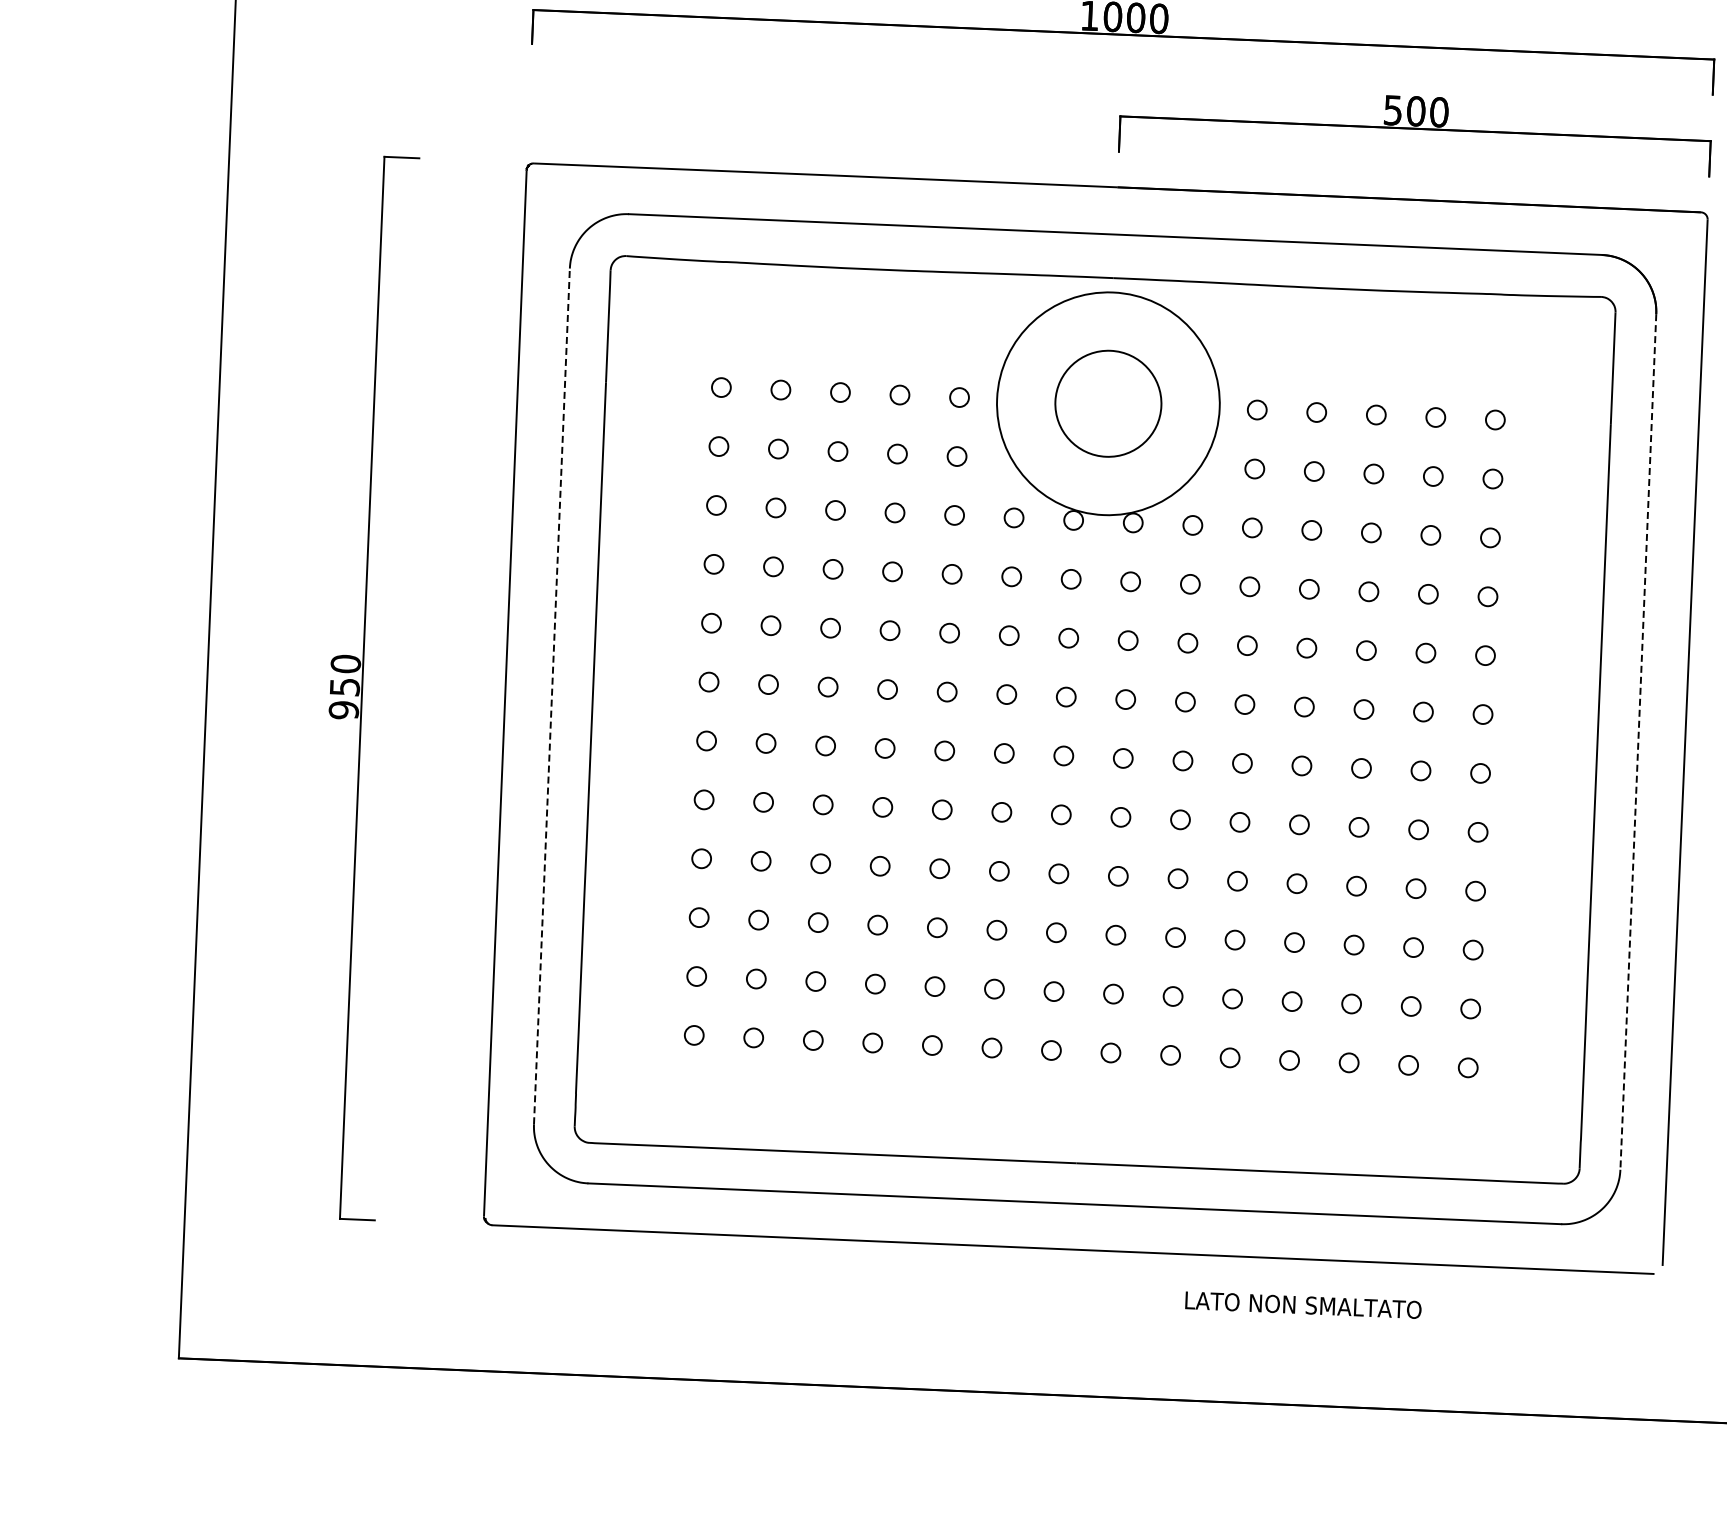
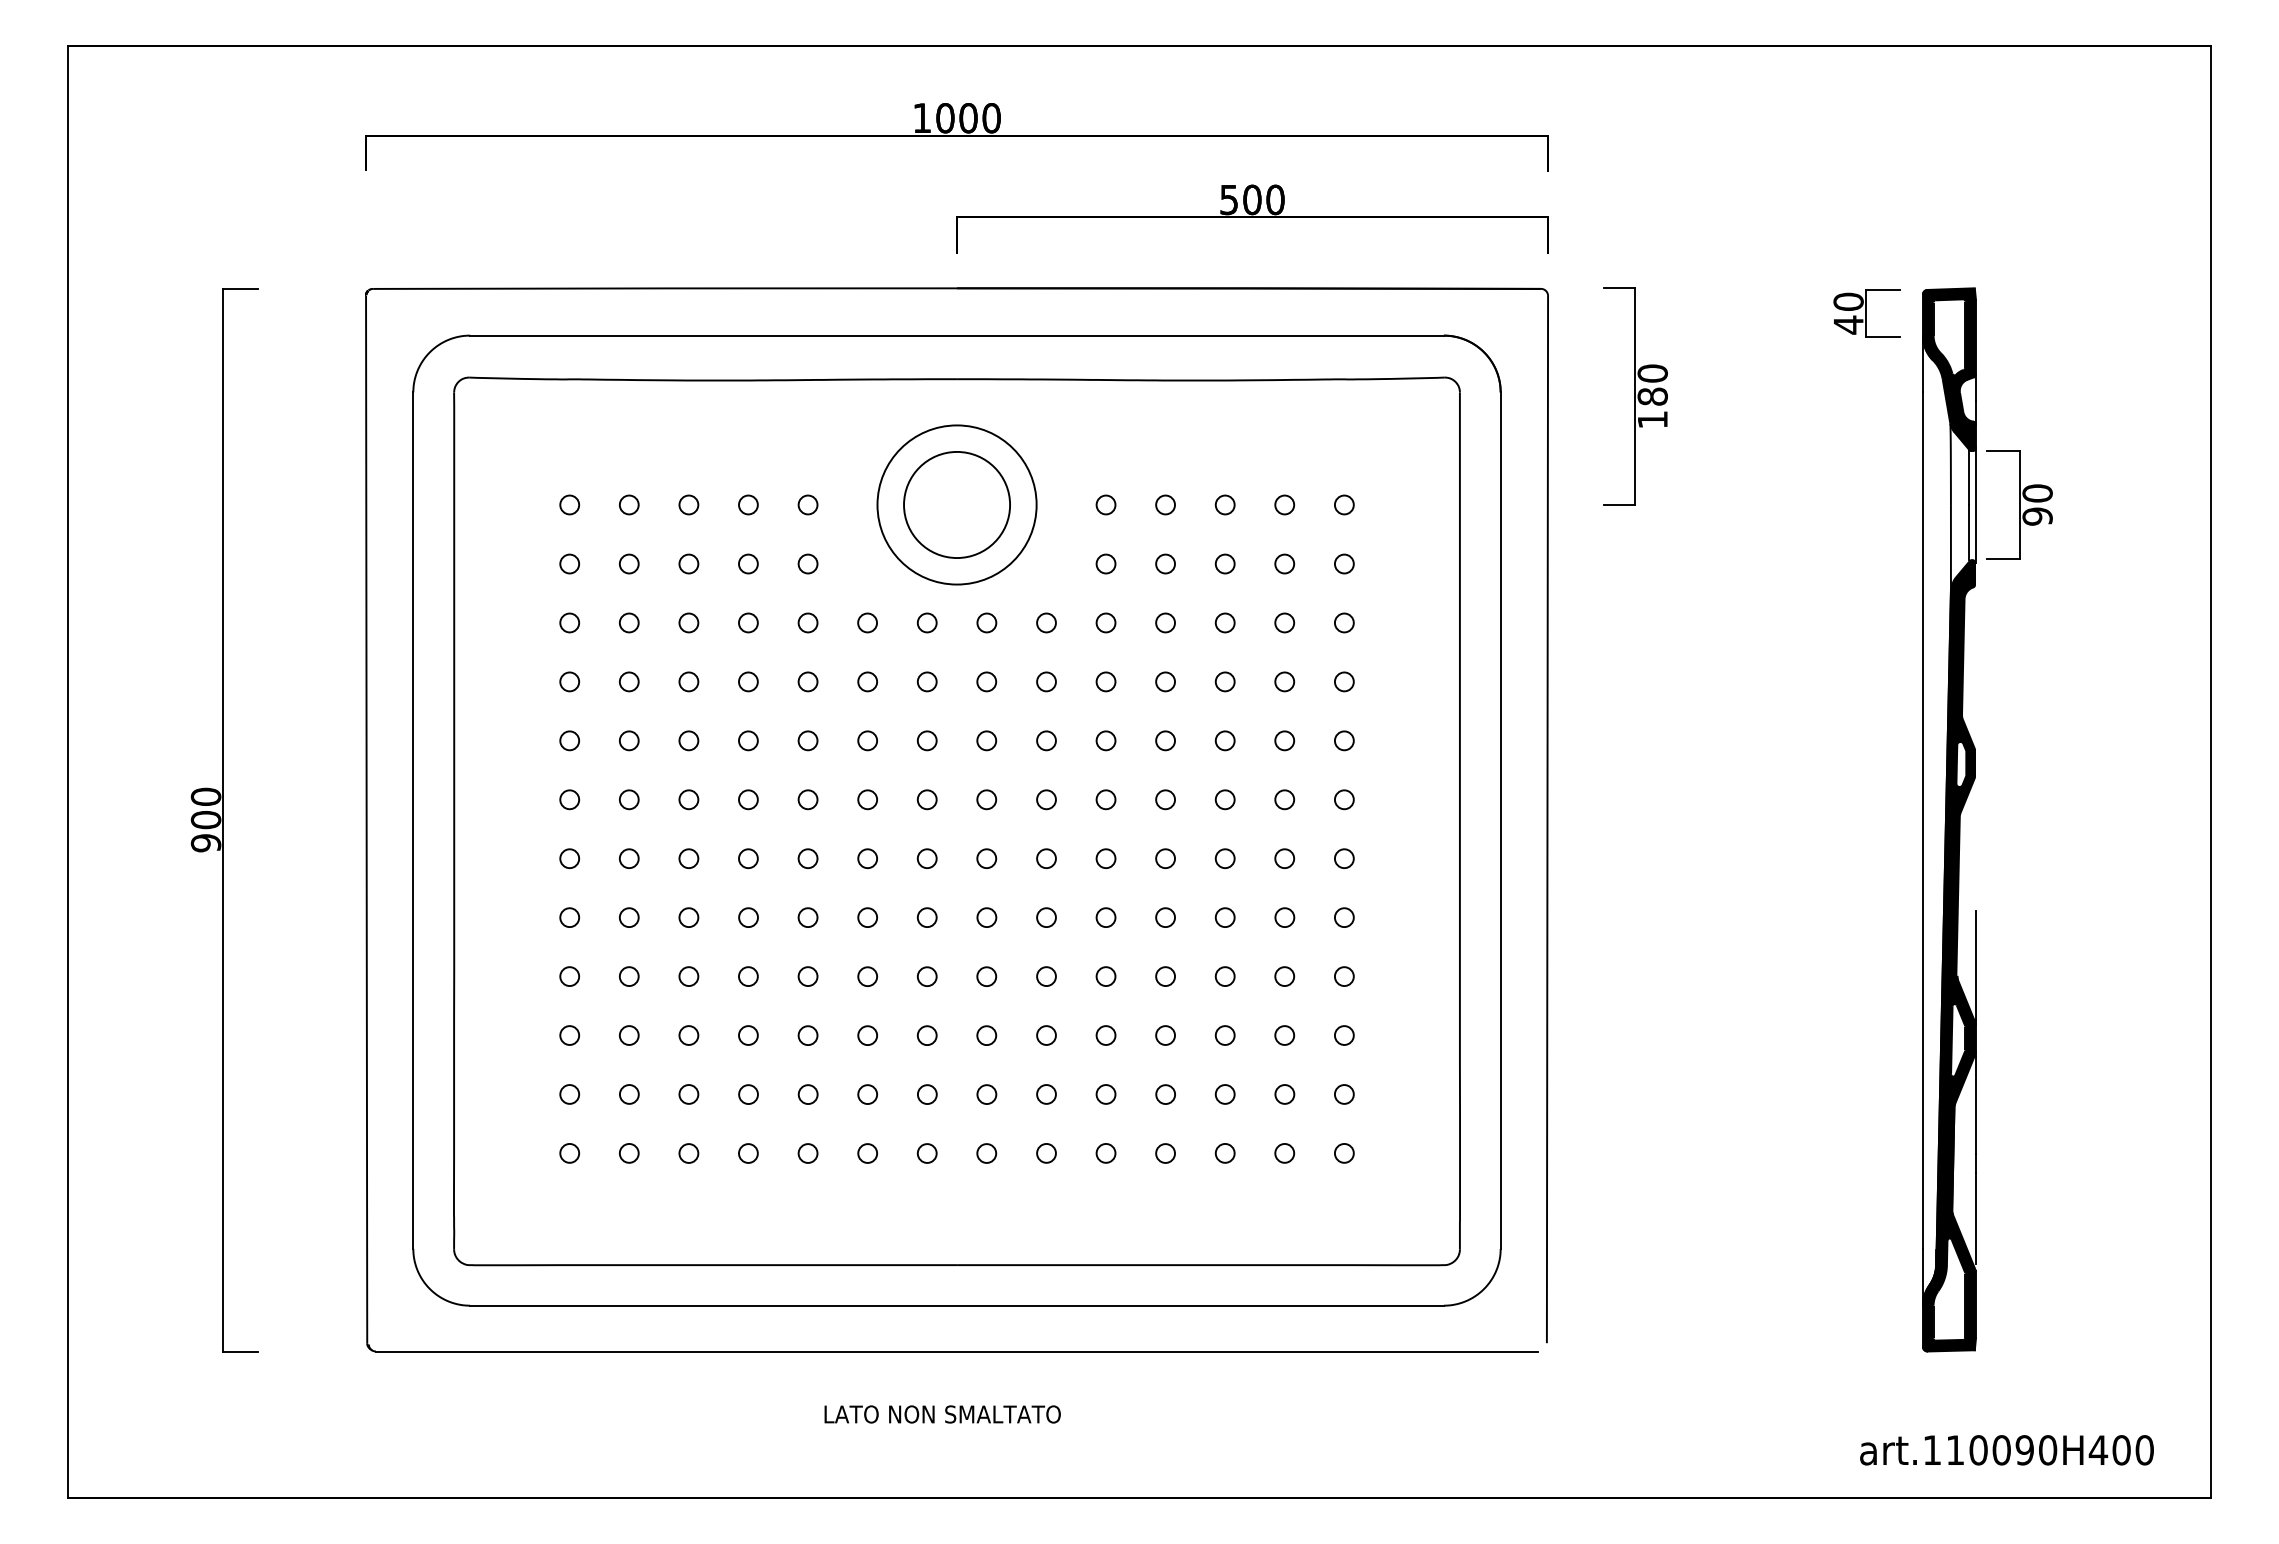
circle: (1107, 403) -> (956, 504), size x0.71
text: (344, 687) -> (205, 820), 950 -> 900
line: (552, 696) -> (413, 820), dashed -> solid
line: (1638, 742) -> (1500, 821), dashed -> solid
text: (1303, 1305) -> (942, 1414), moved

